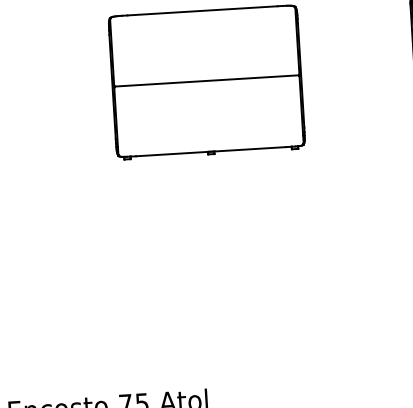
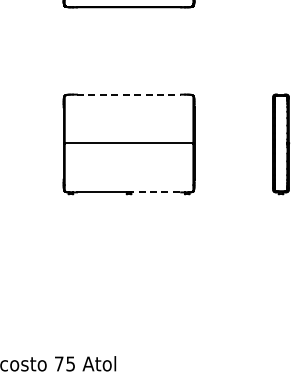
line: (203, 10) -> (129, 94), solid -> dashed
line: (247, 149) -> (154, 192), solid -> dashed

